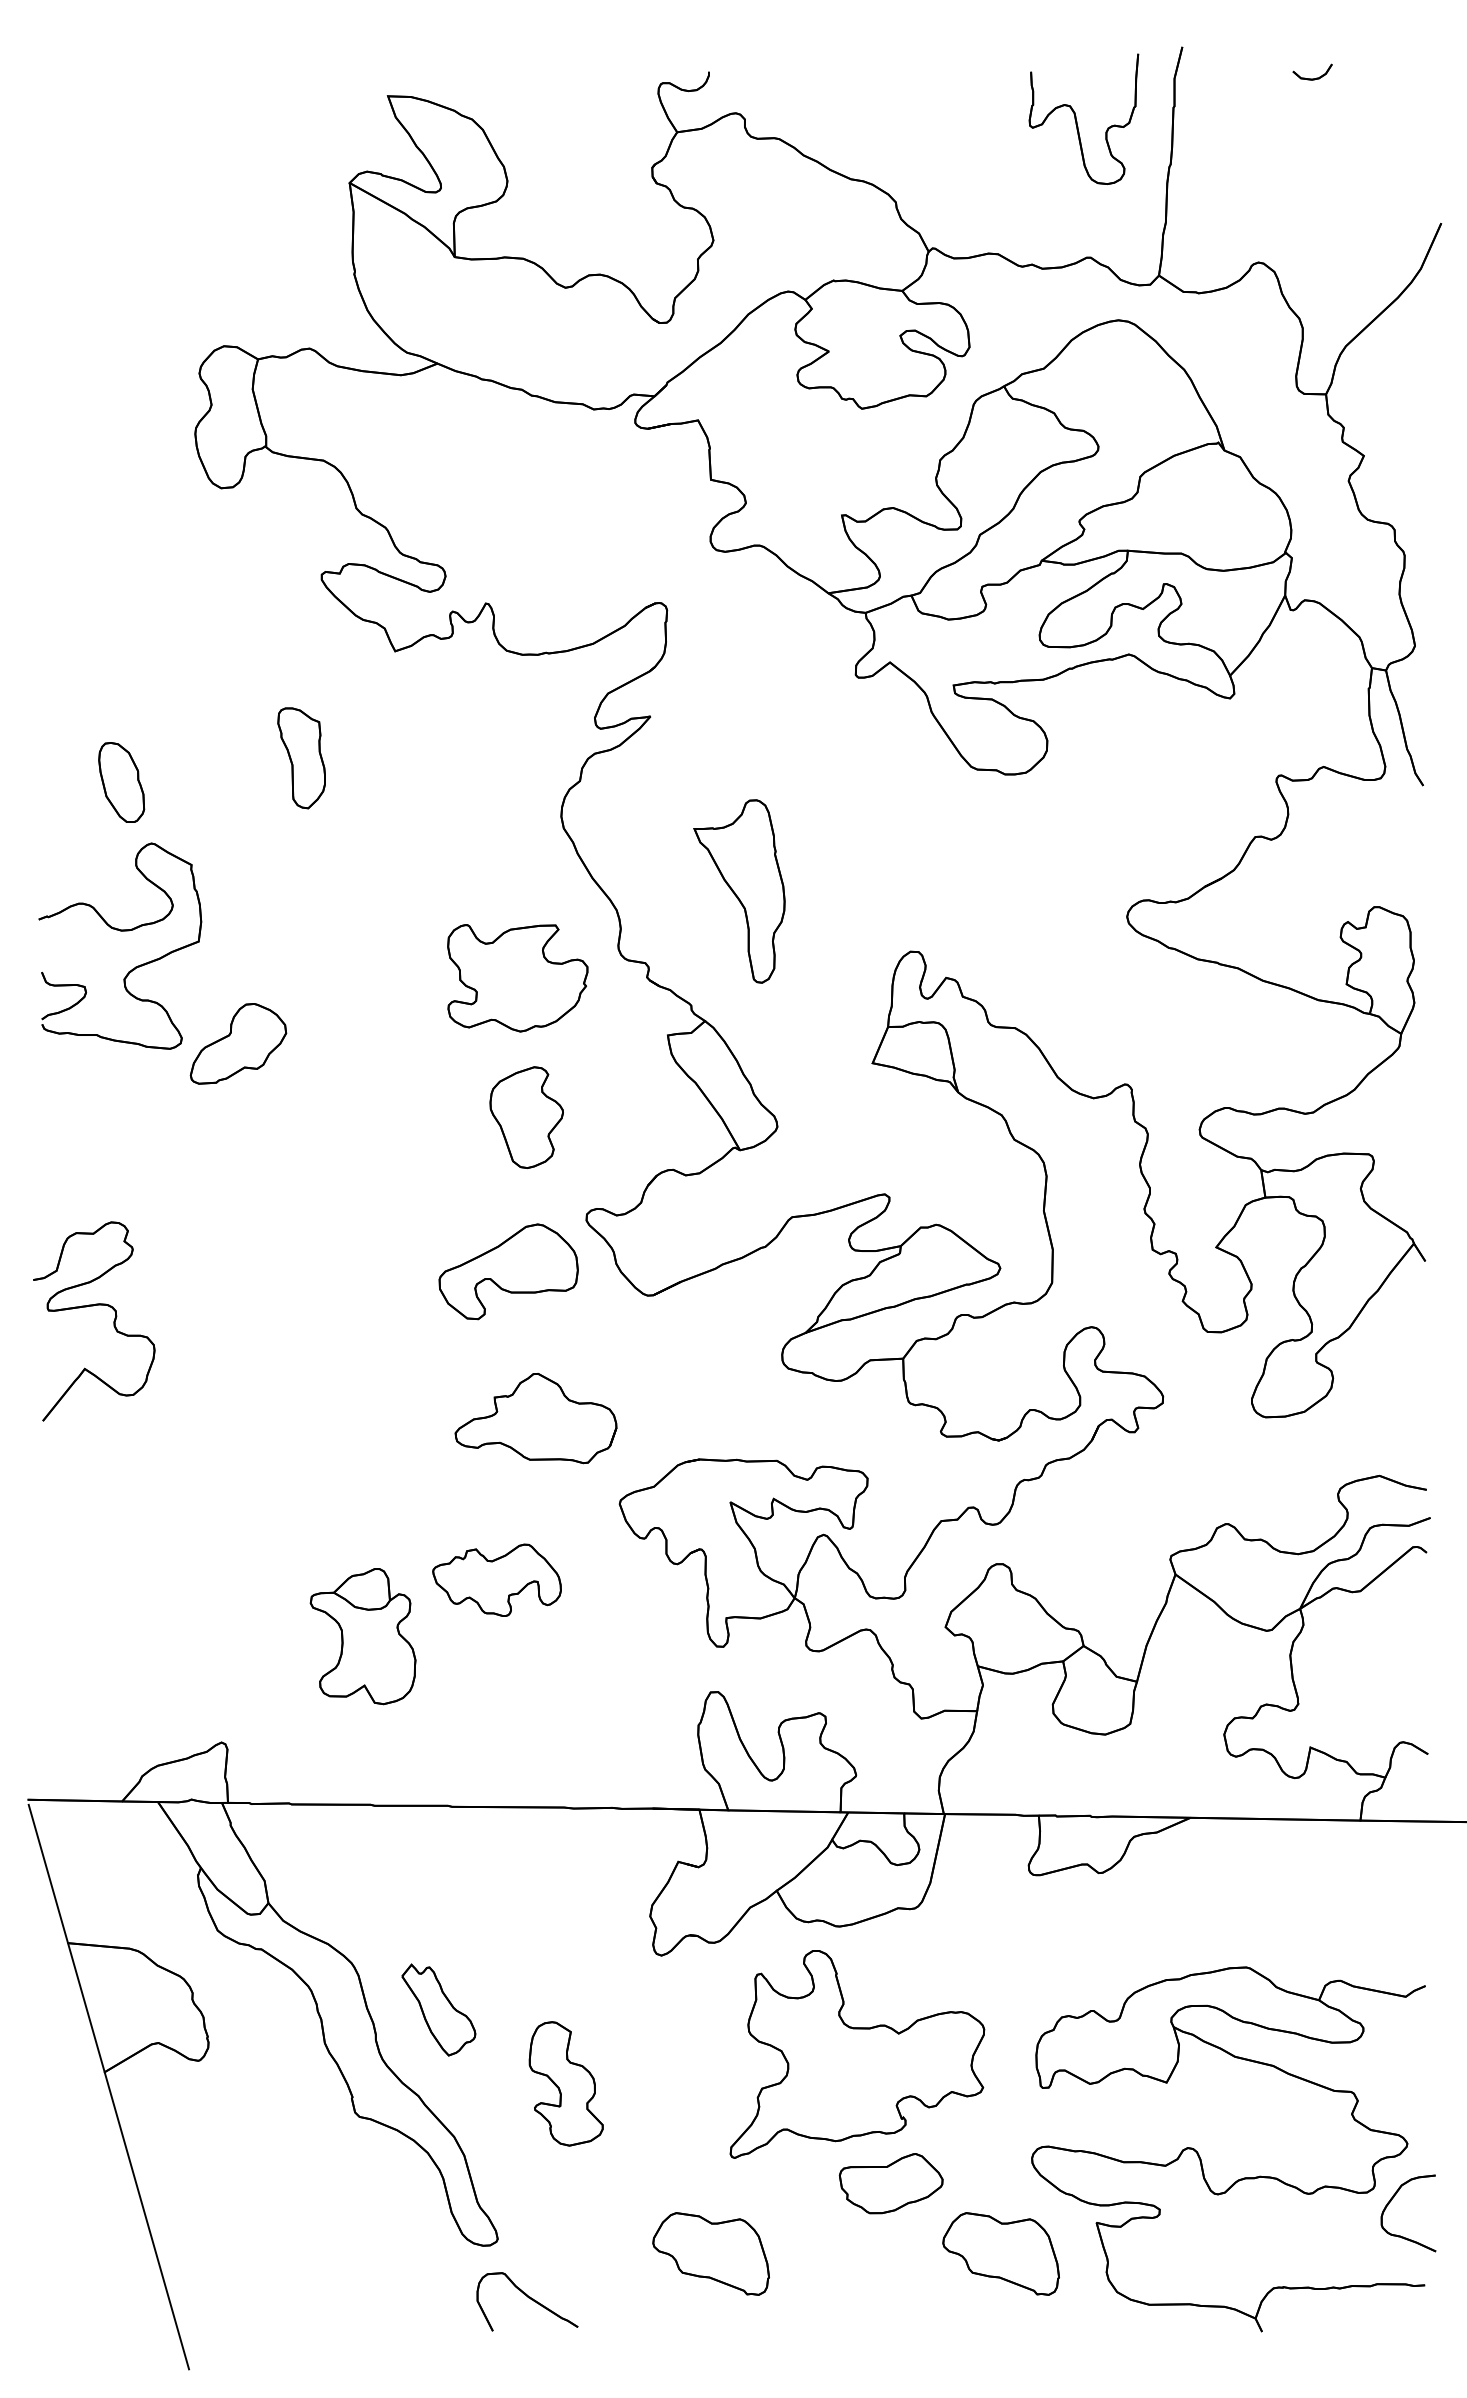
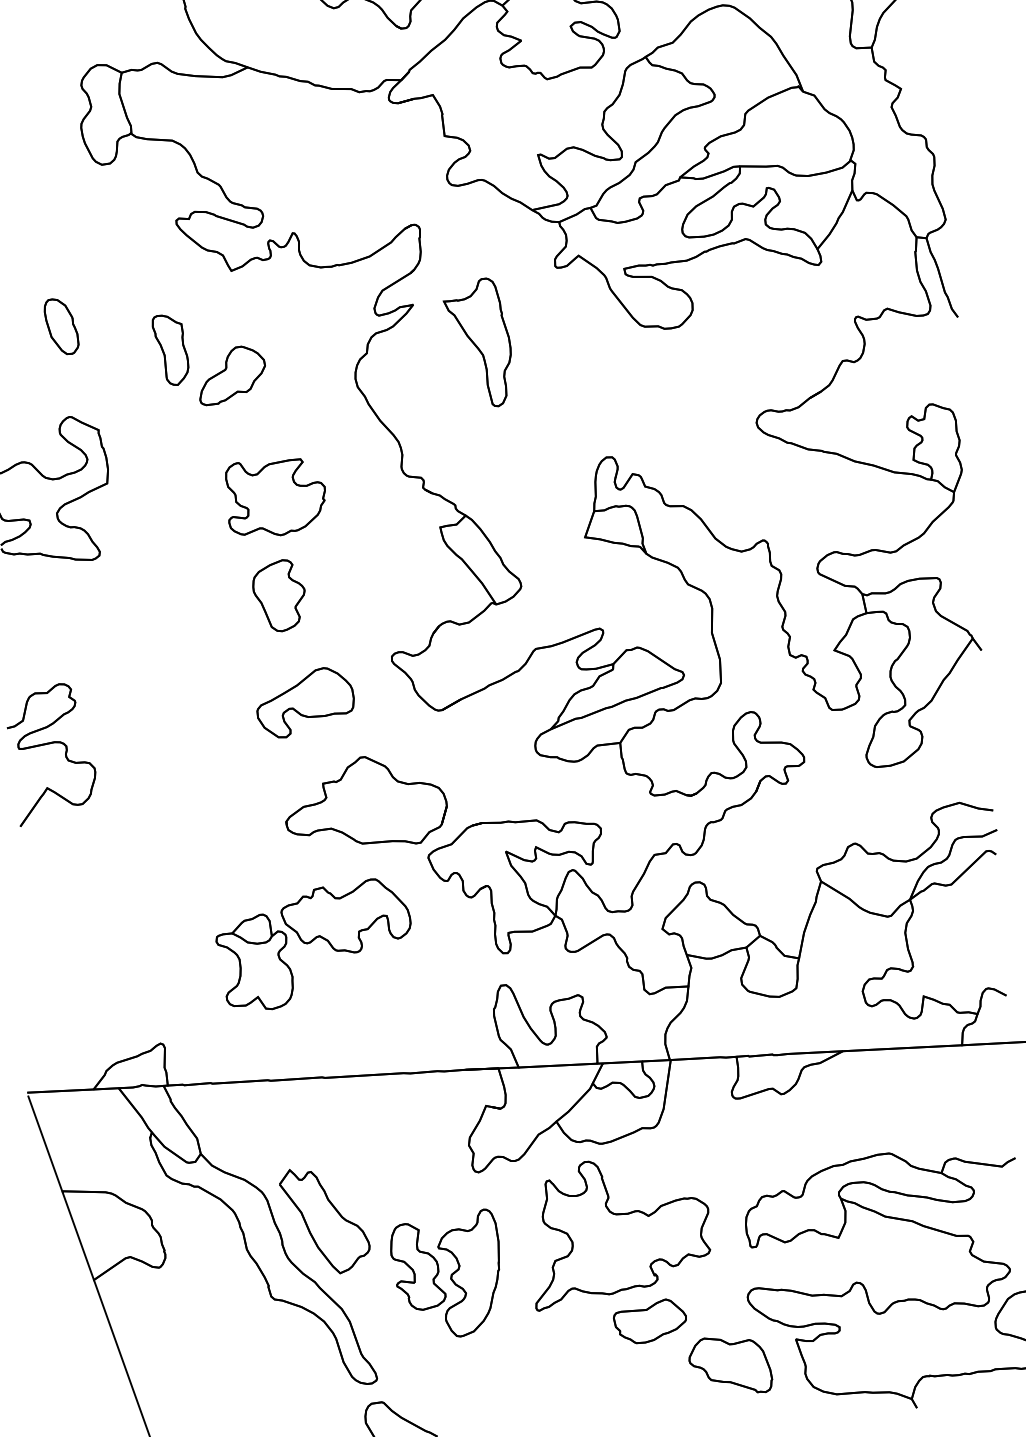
part: (121, 782) -> (61, 326), moved
part: (739, 891) -> (478, 343), moved
part: (517, 978) -> (276, 498), moved
part: (238, 1043) -> (232, 375), moved
part: (526, 1117) -> (279, 595), moved
part: (508, 1271) -> (305, 702), moved
part: (535, 1418) -> (365, 801), size x1.43
part: (496, 1580) -> (345, 917), size x1.43
part: (438, 2009) -> (324, 1220), size x1.67
part: (640, 2097) -> (470, 1272), added
part: (710, 2253) -> (526, 1378), removed

